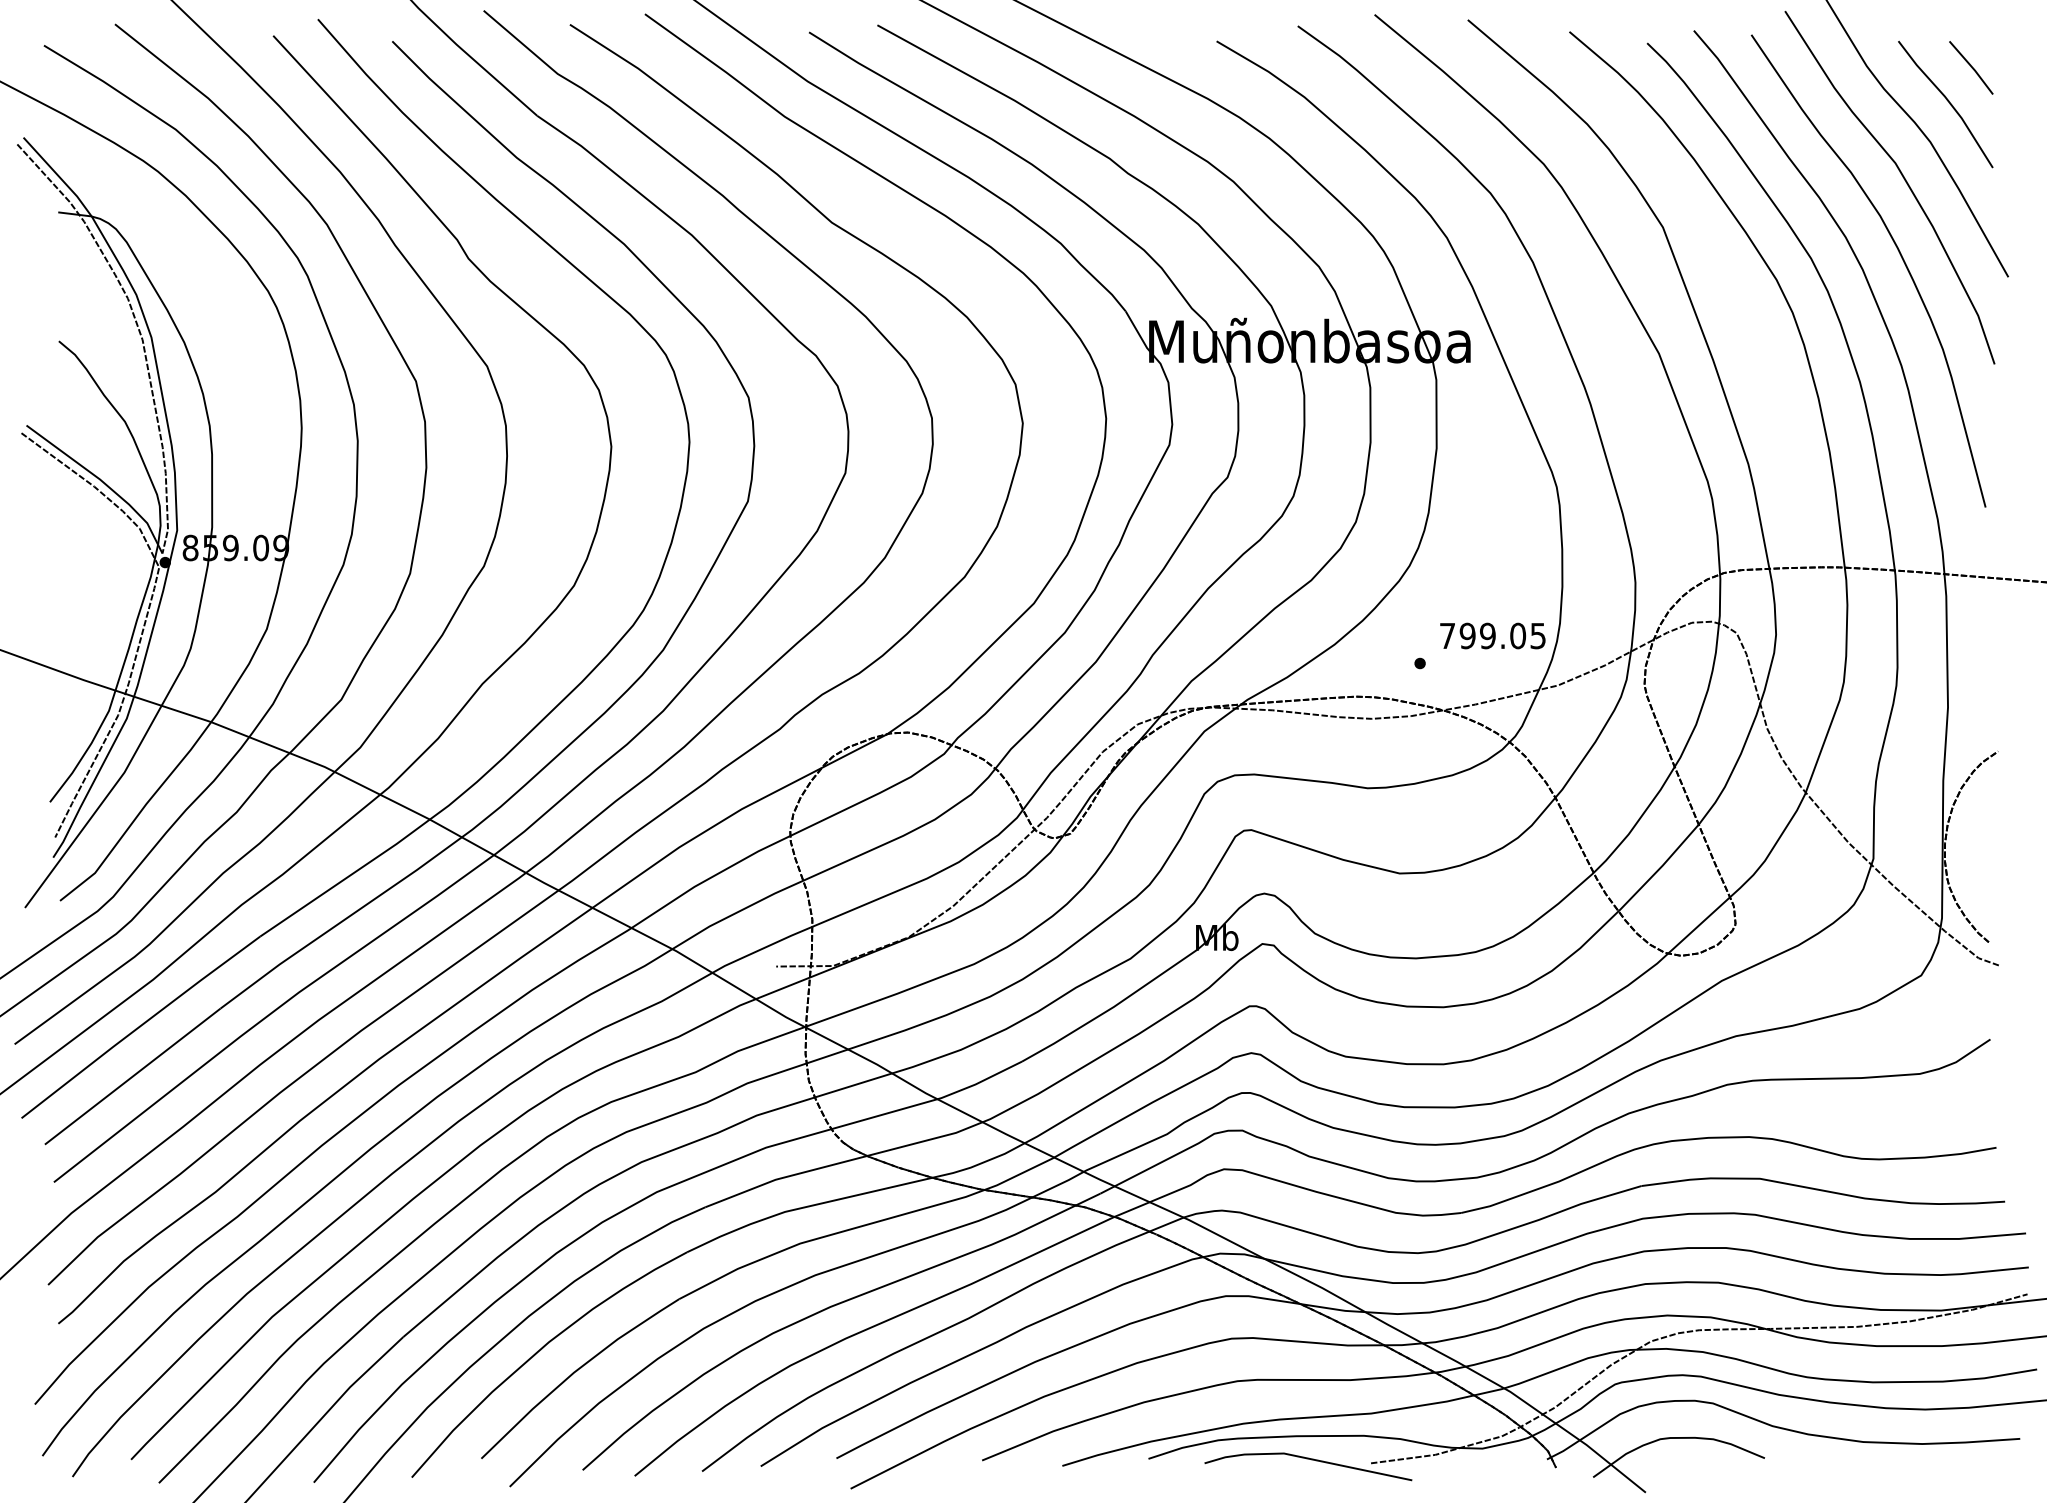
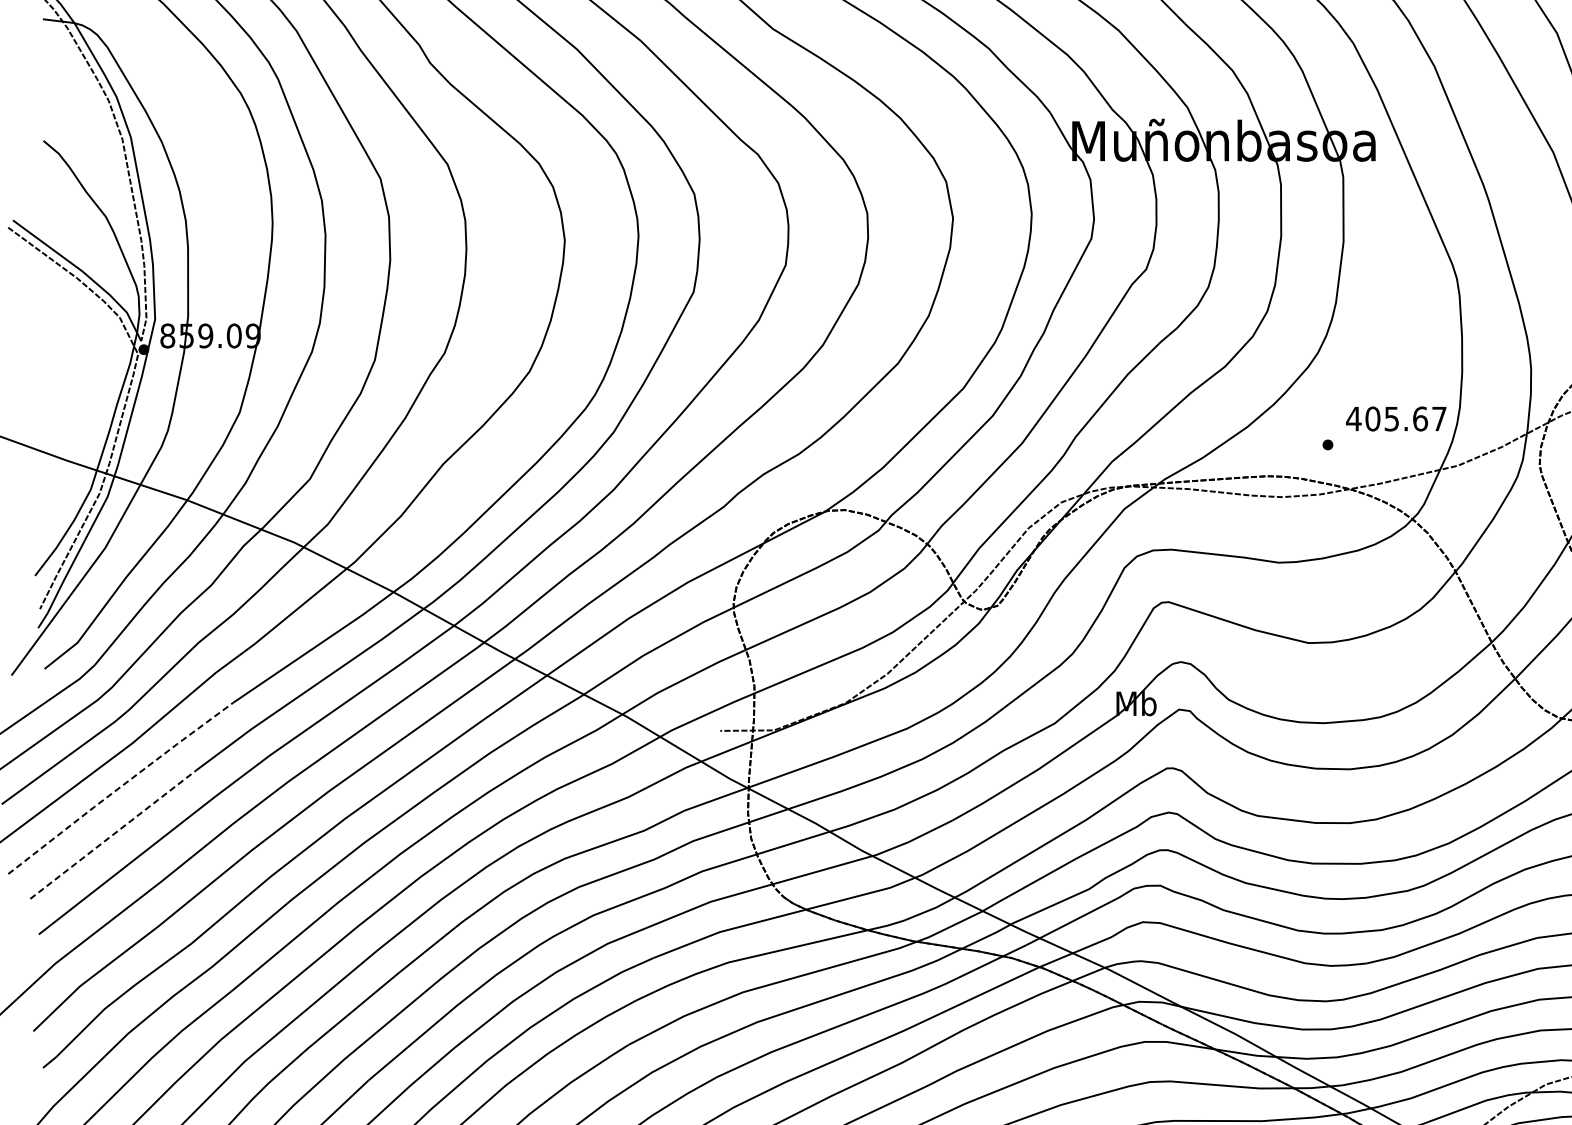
text: (1492, 635) -> (1396, 418), 799.05 -> 405.67
line: (140, 1026) -> (120, 787), solid -> dashed
line: (133, 1076) -> (113, 834), solid -> dashed

